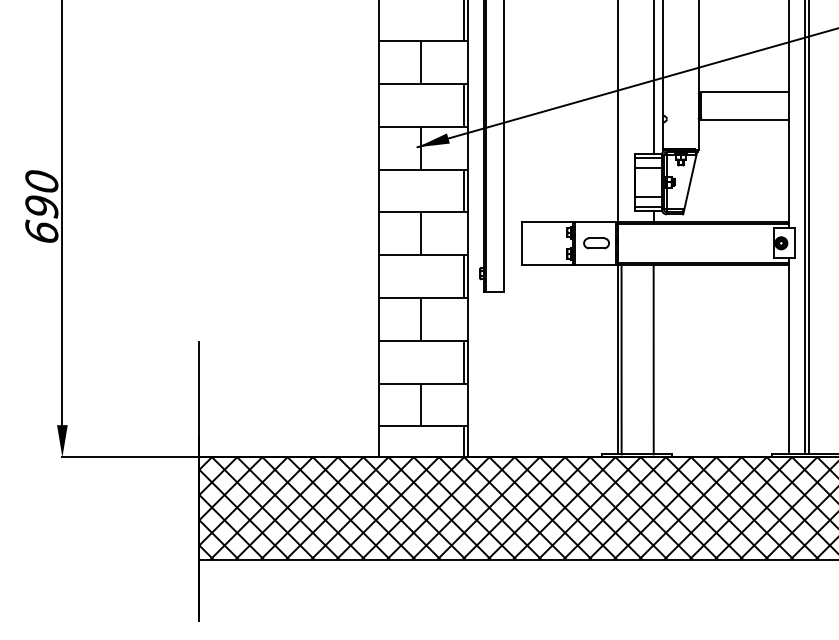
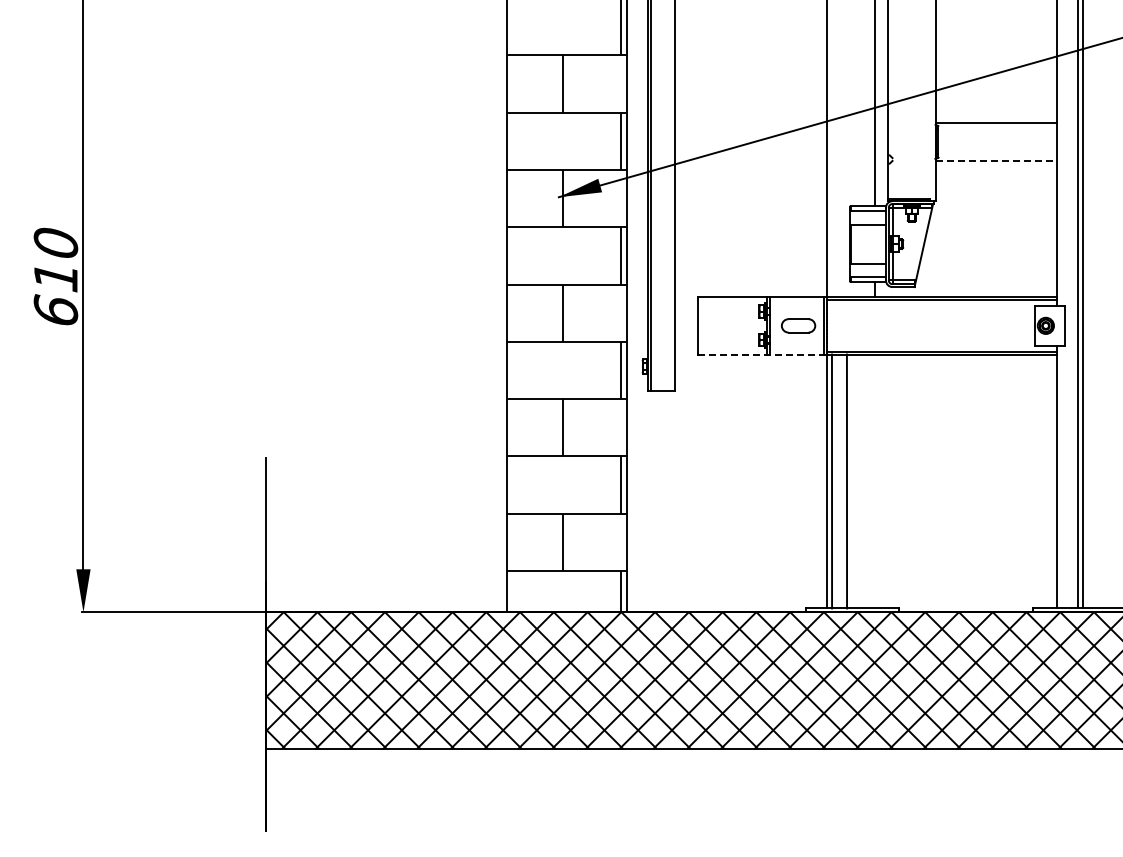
line: (744, 119) -> (996, 160), solid -> dashed
text: (41, 207) -> (55, 277), 690 -> 610
line: (570, 264) -> (763, 354), solid -> dashed
line: (653, 359) -> (846, 481), moved

